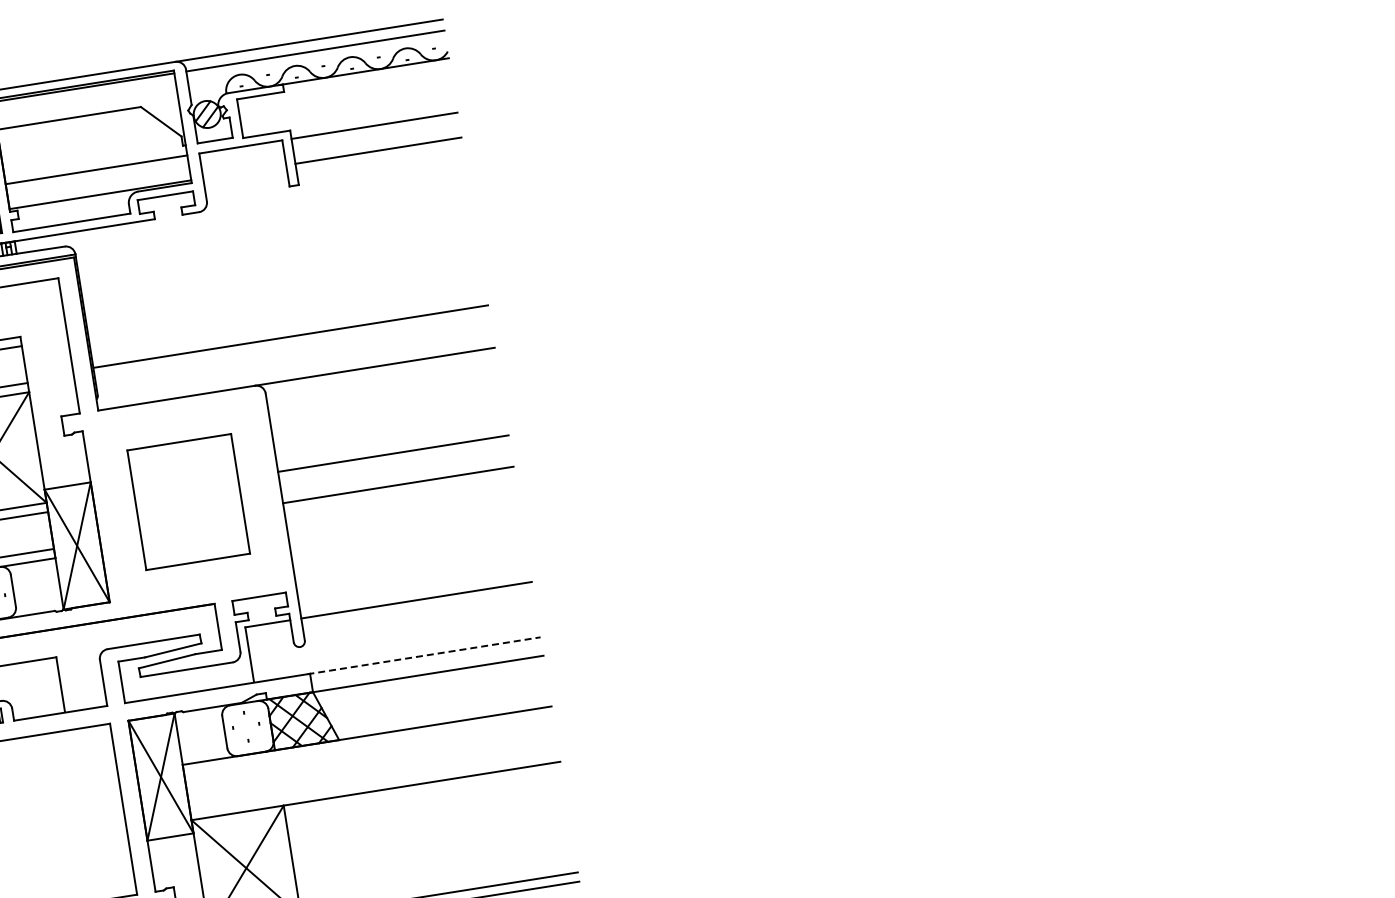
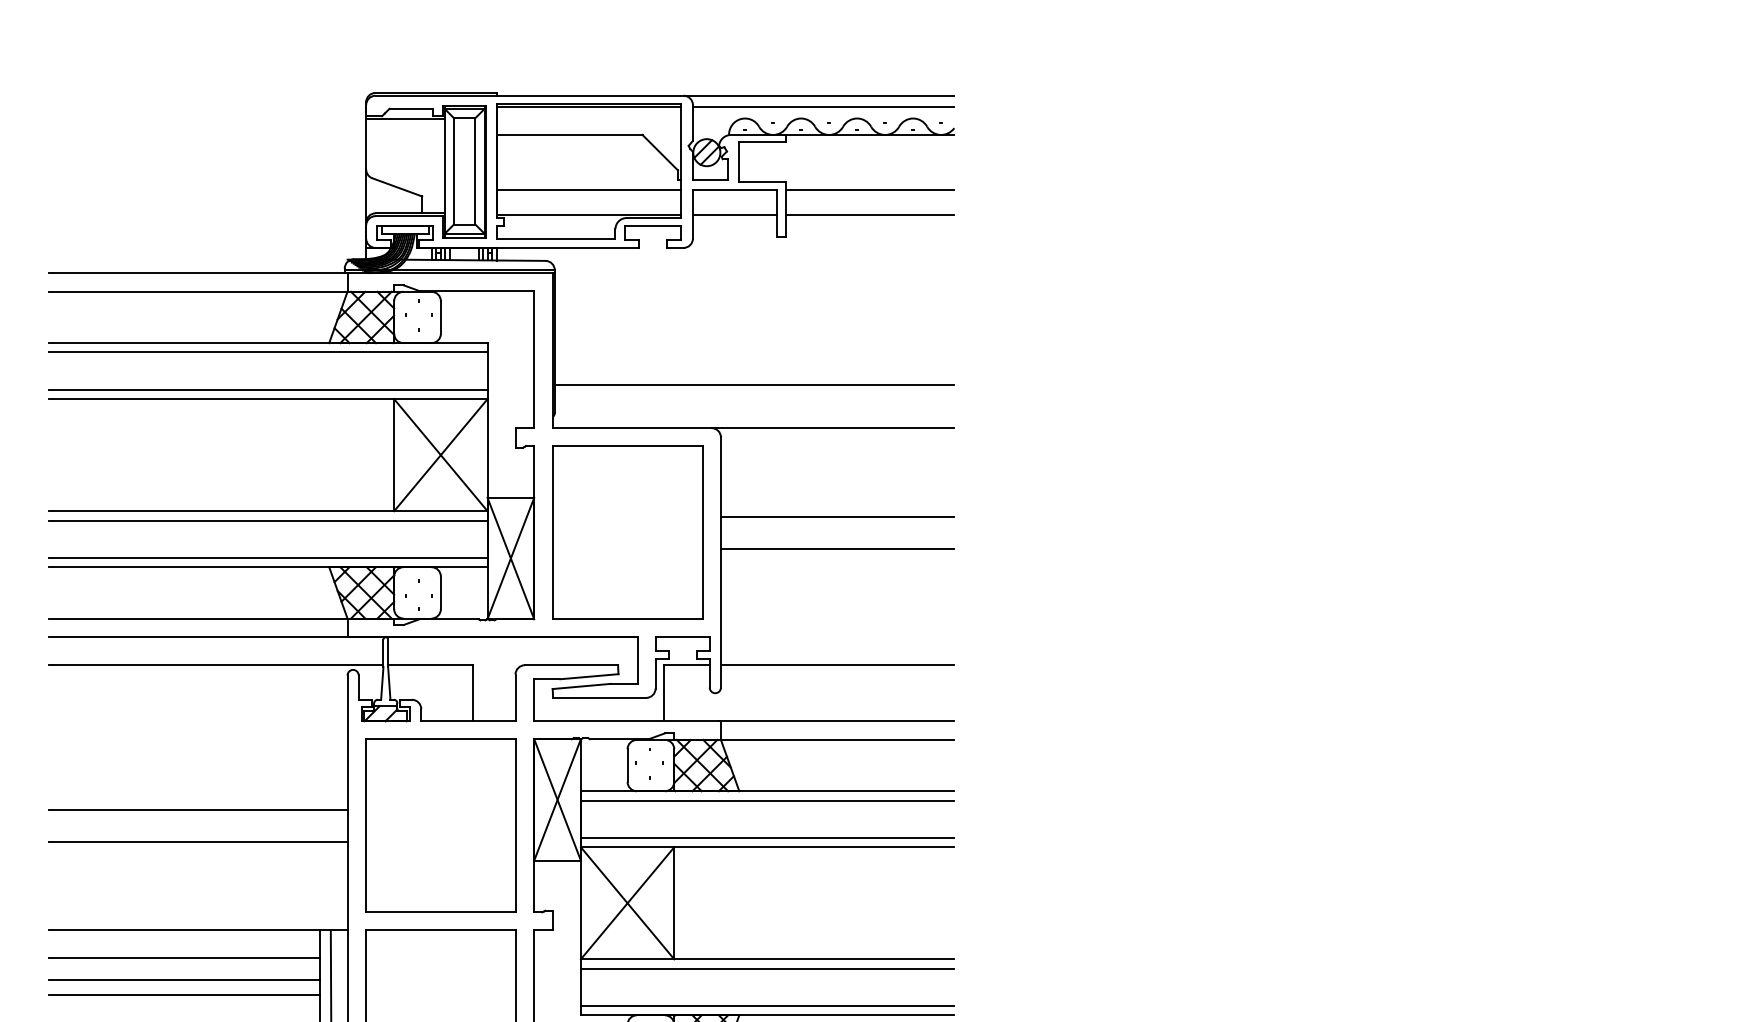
line: (244, 172) -> (734, 215), added
part: (188, 502) -> (627, 532), size x1.43
line: (424, 656) -> (836, 721), dashed -> solid
line: (368, 744) -> (767, 800), added
line: (374, 781) -> (767, 837), added

